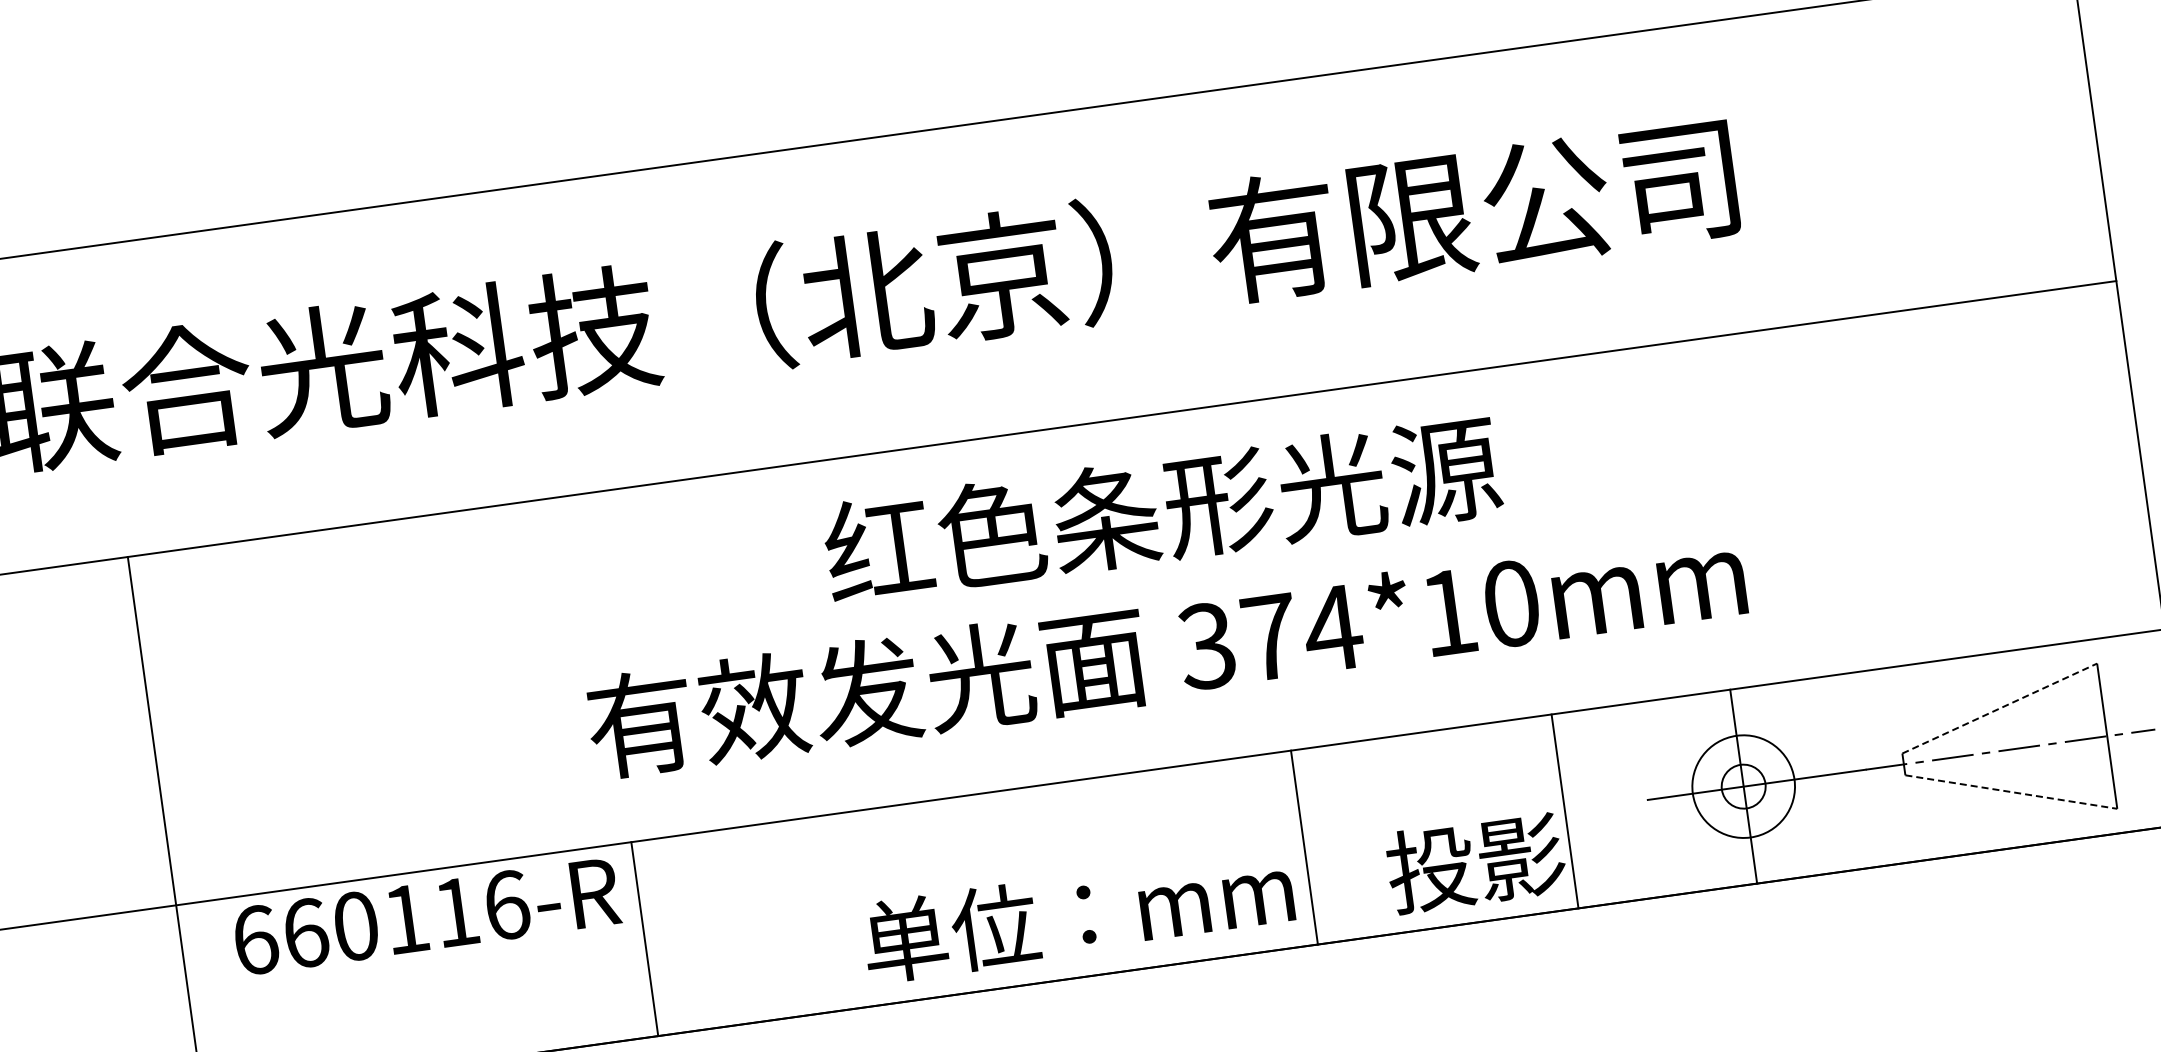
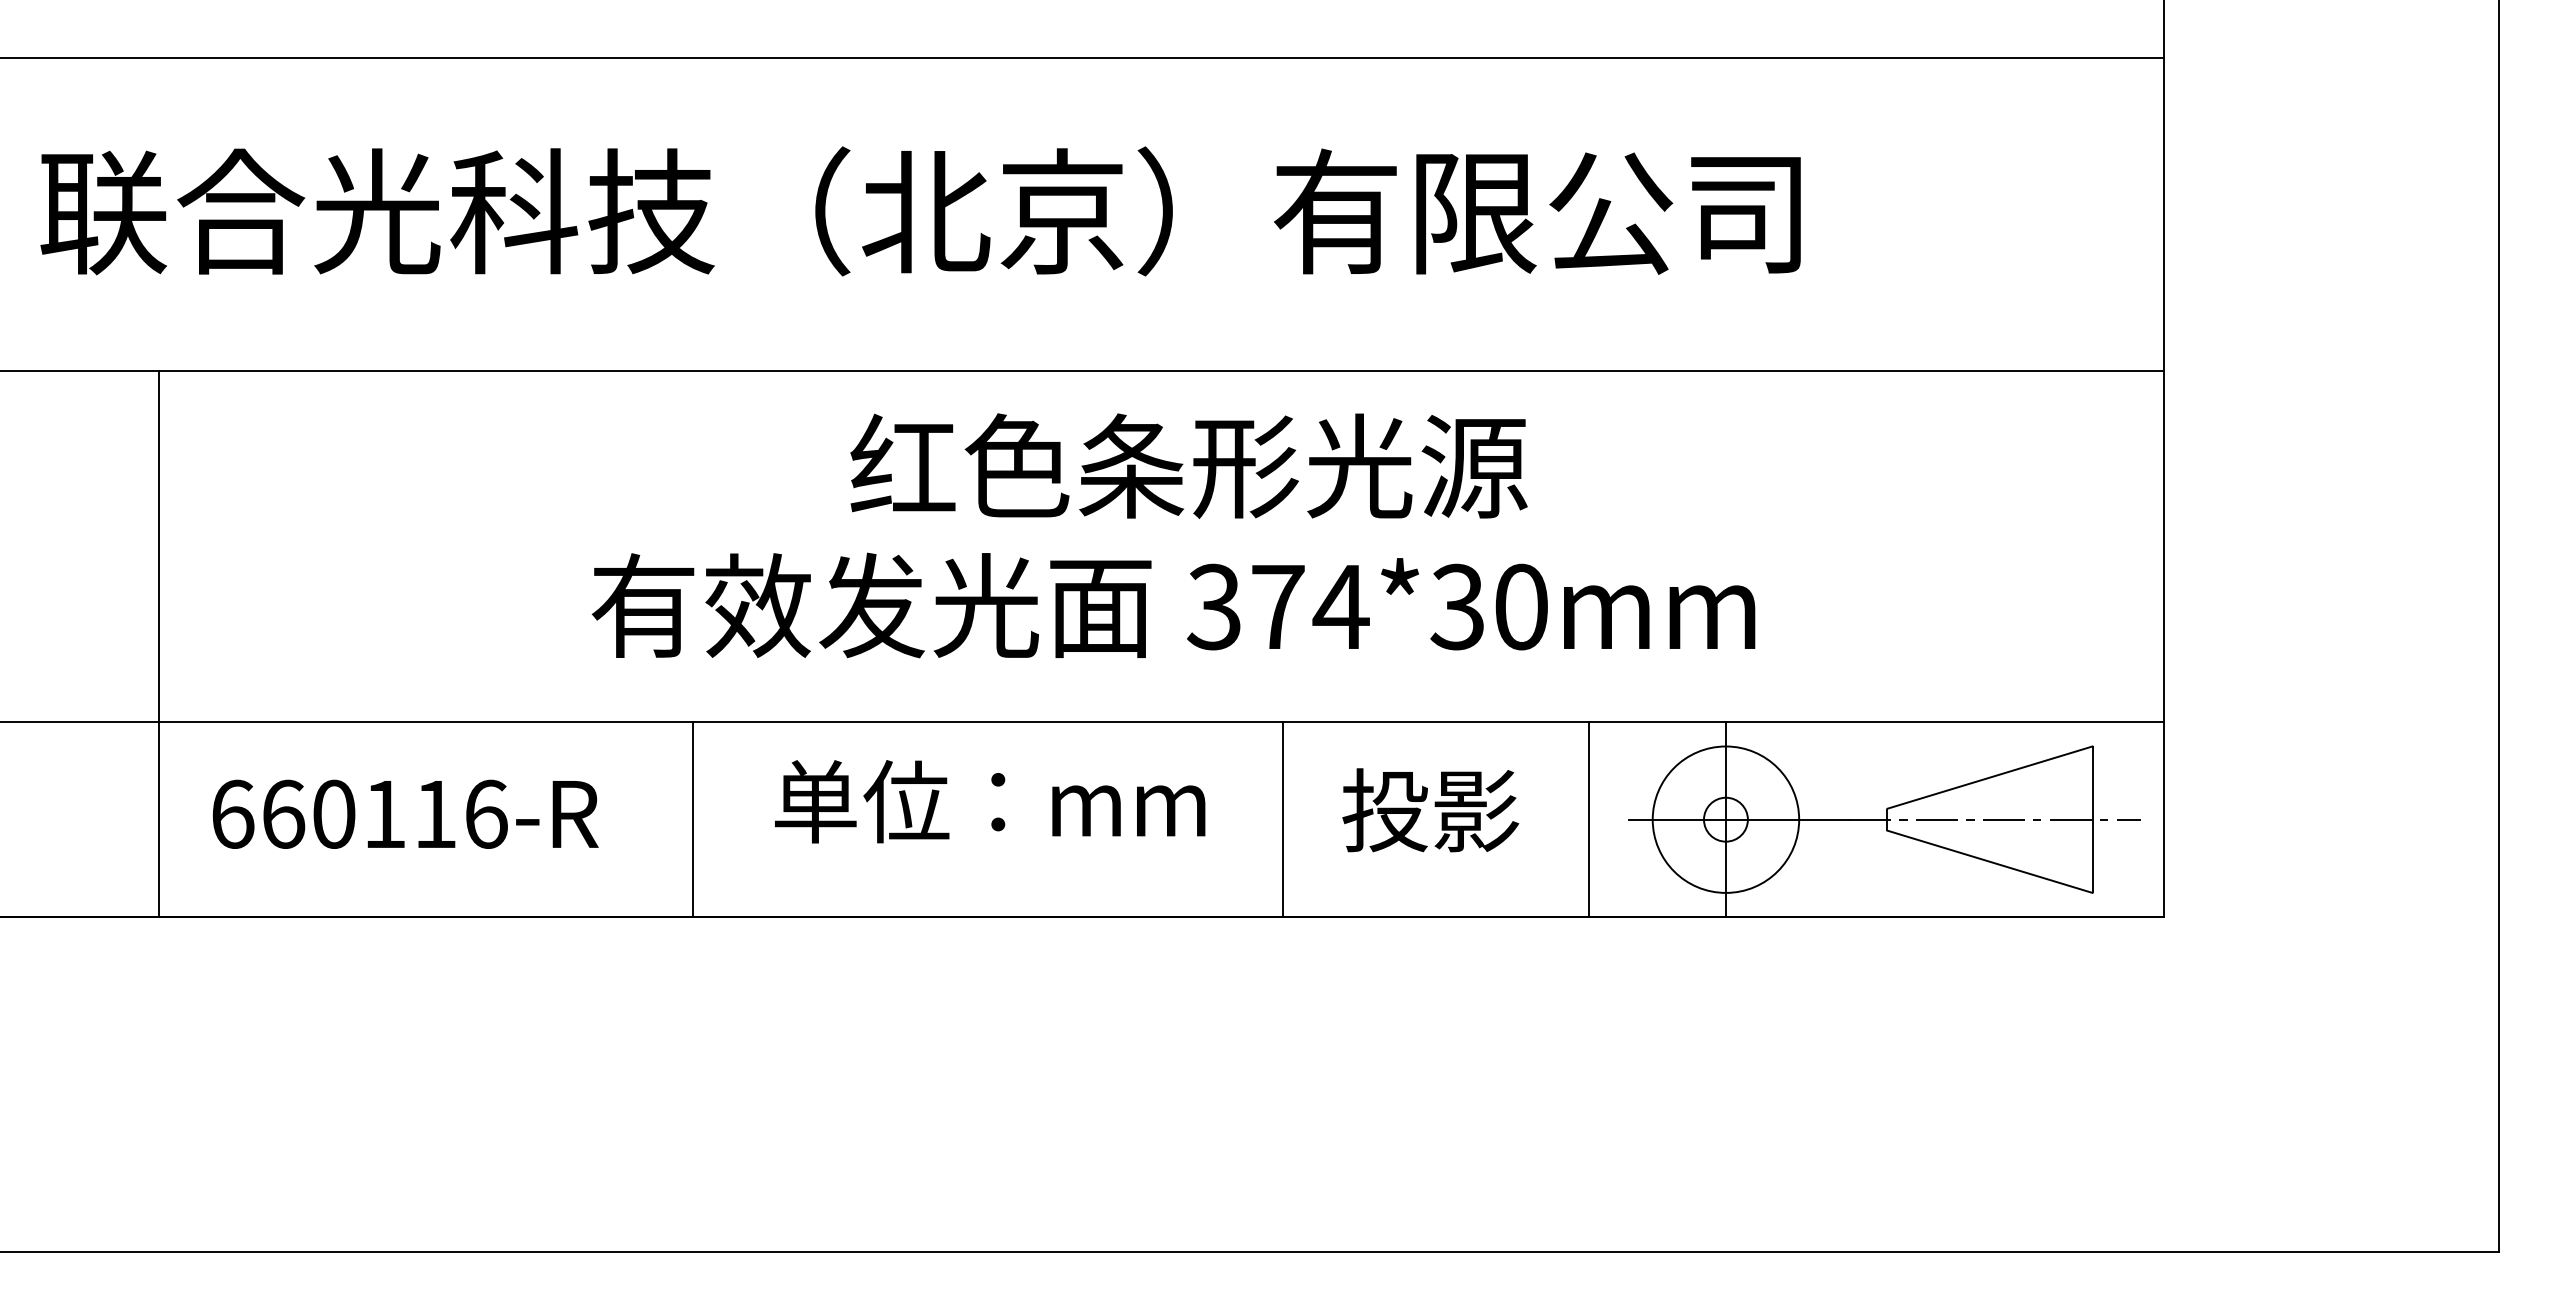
text: (1447, 612) -> (1456, 606), 374*10mm -> 374*30mm
line: (2000, 708) -> (1990, 777), dashed -> solid
circle: (1743, 786) -> (1725, 819), size x1.43
line: (2011, 791) -> (1990, 861), dashed -> solid
line: (1564, 811) -> (1588, 819), moved
text: (1475, 863) -> (1430, 810), moved
text: (426, 915) -> (405, 813), moved
text: (1078, 915) -> (990, 801), moved
line: (644, 938) -> (692, 819), moved

